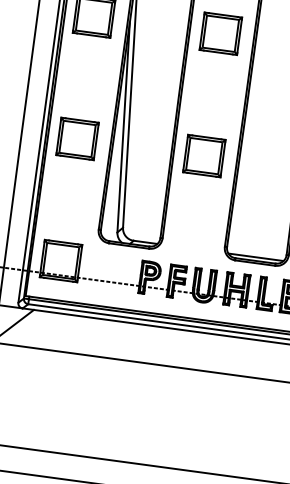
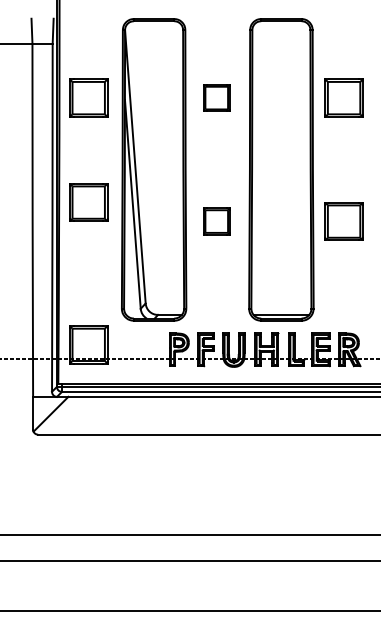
part: (220, 33) -> (216, 97), size x0.7
part: (77, 138) -> (88, 202), moved
part: (204, 156) -> (216, 221), size x0.7

